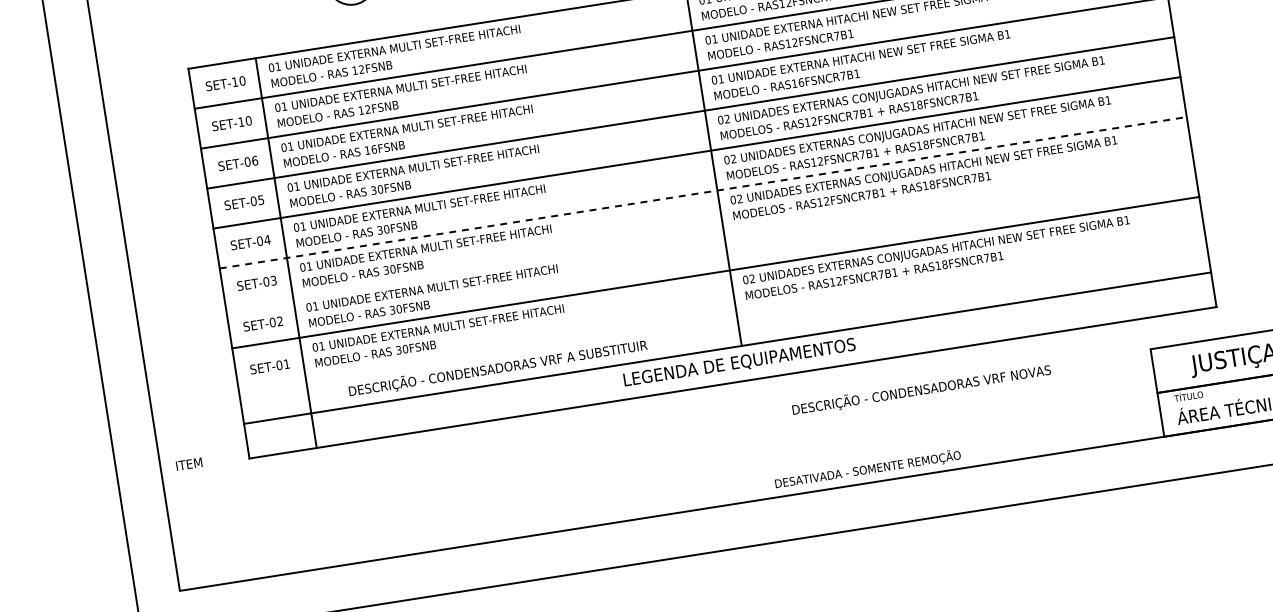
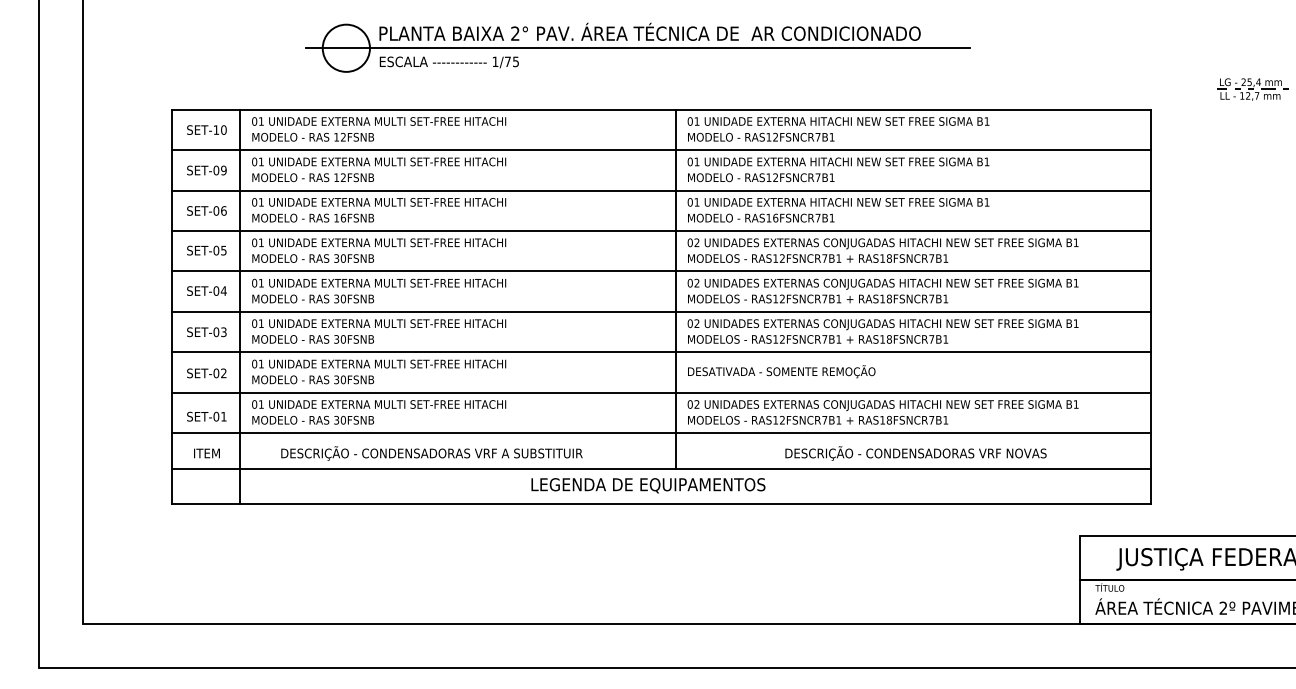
text: (244, 121) -> (219, 170), SET-10 -> SET-09
line: (703, 192) -> (662, 311), dashed -> solid
line: (709, 233) -> (661, 352), added
line: (721, 313) -> (661, 433), added
text: (739, 362) -> (648, 485), moved
text: (921, 390) -> (915, 453), moved
text: (188, 464) -> (206, 453), moved
text: (867, 469) -> (781, 371), moved

